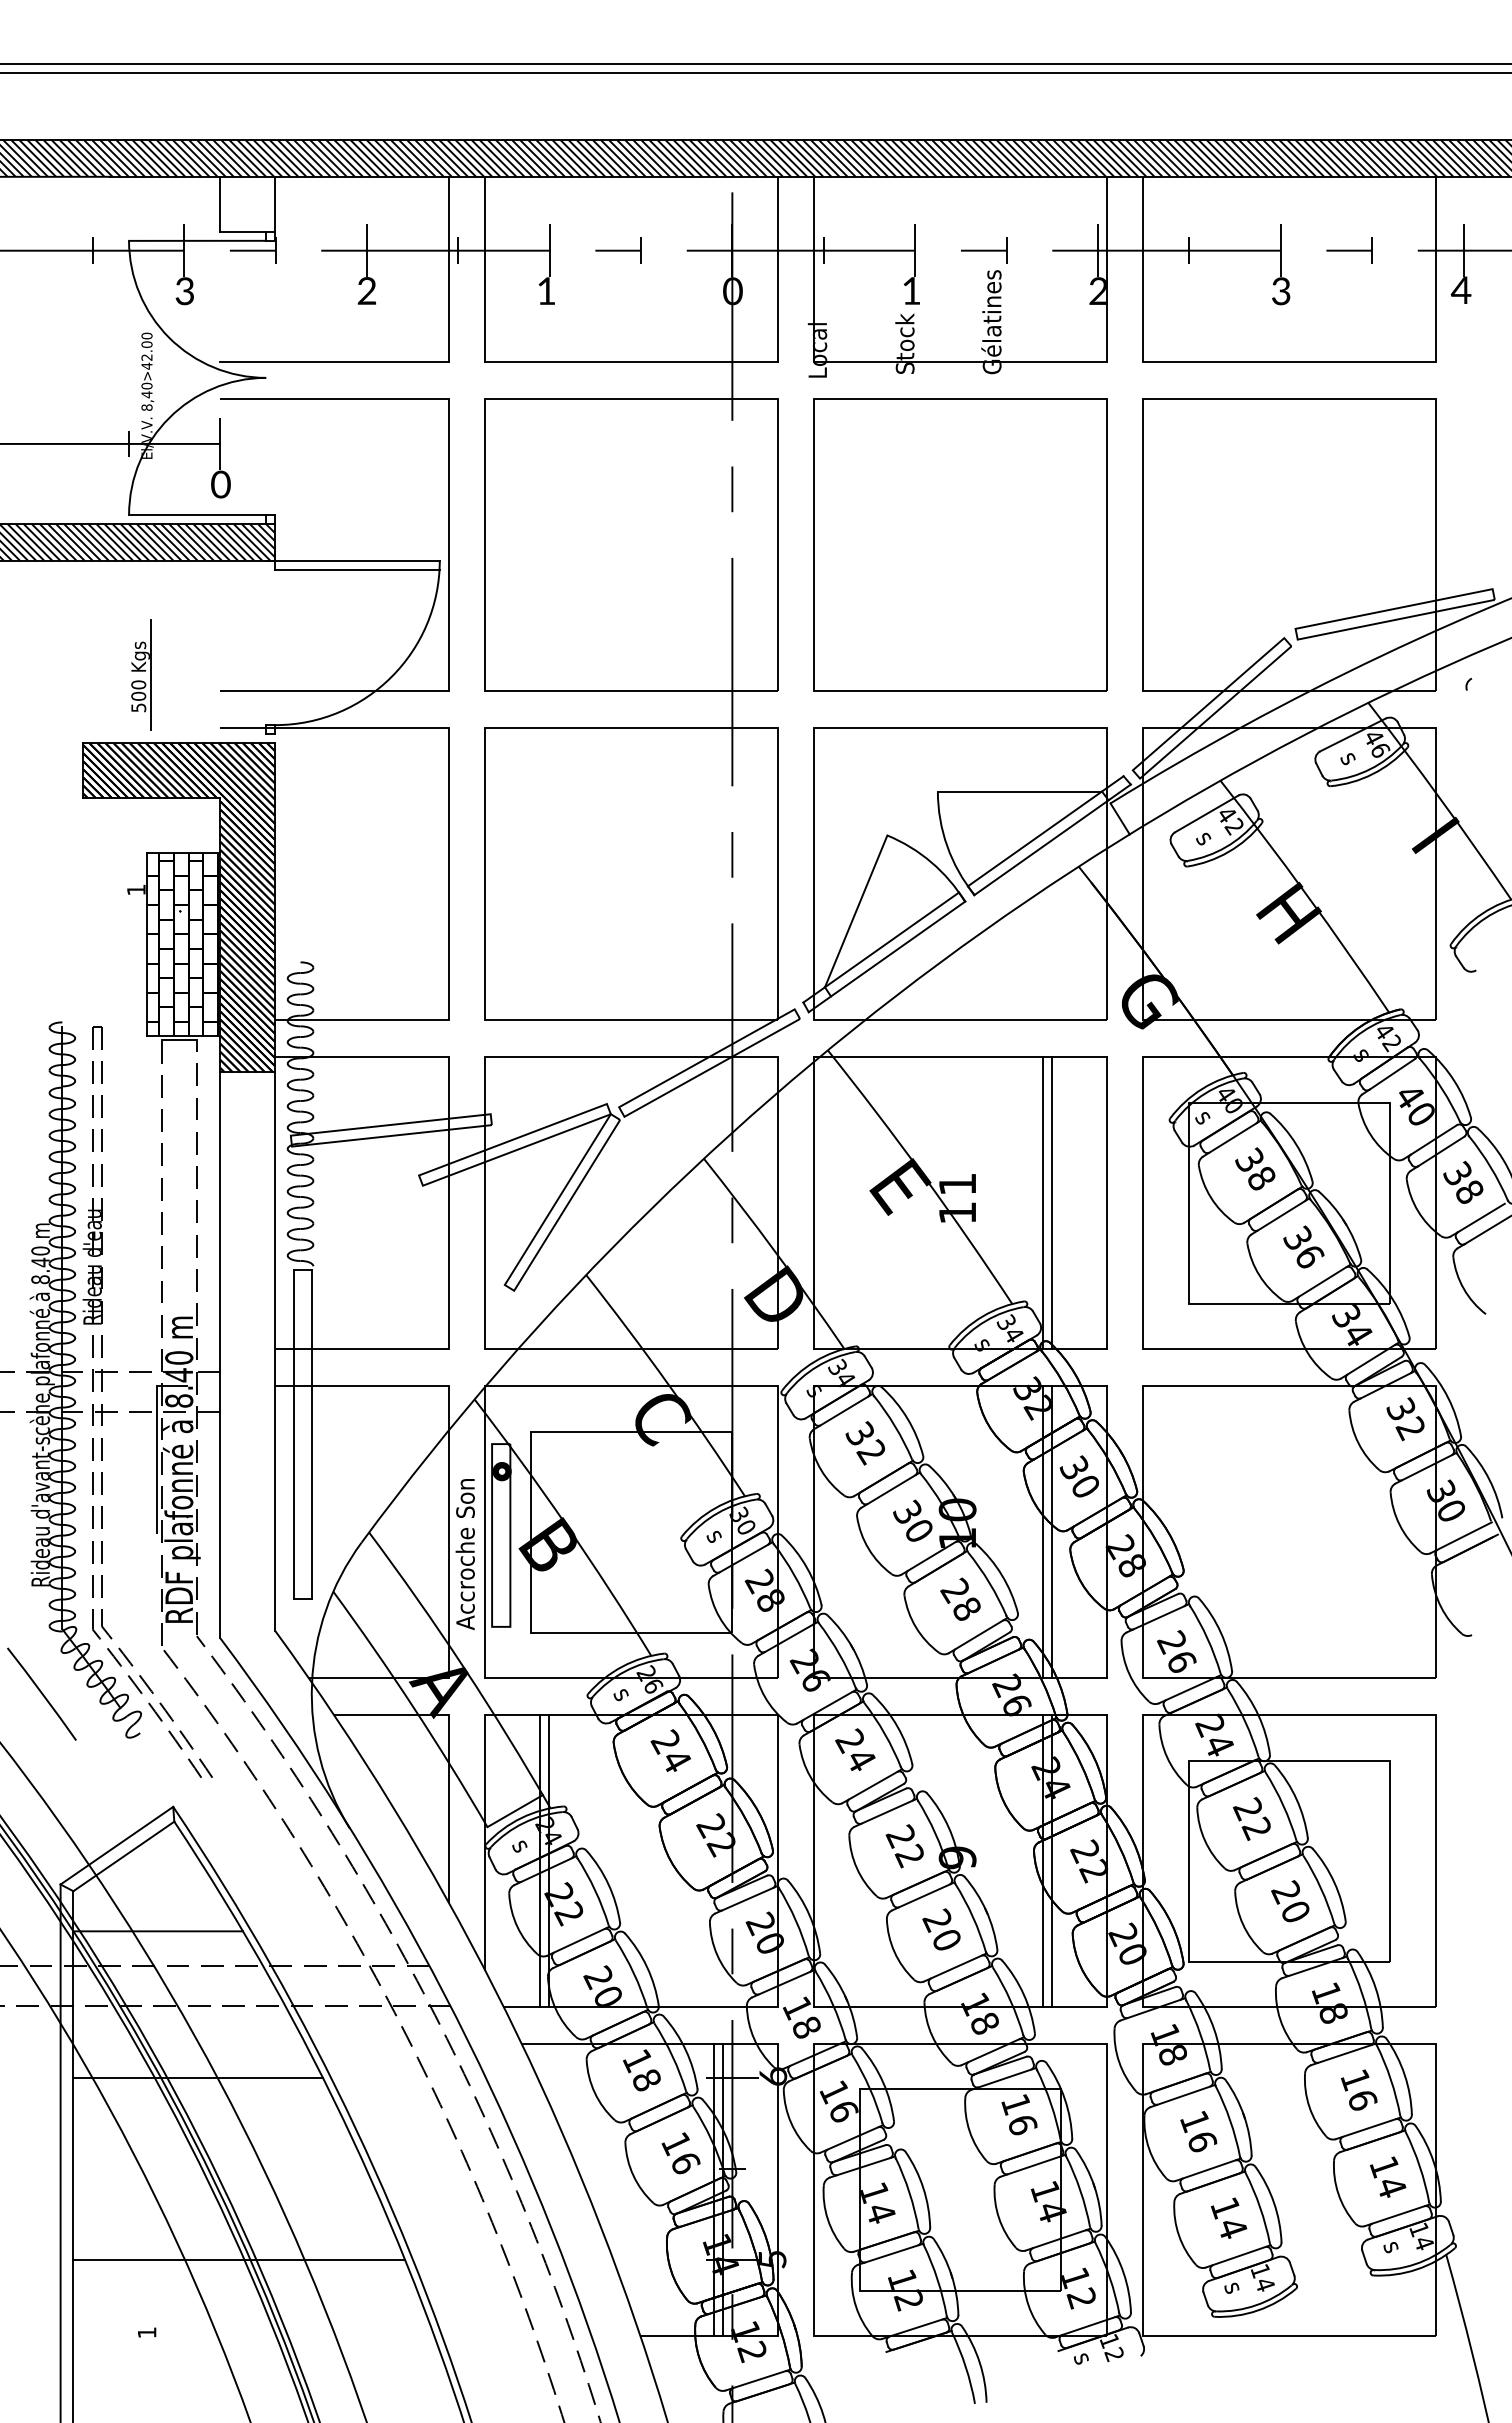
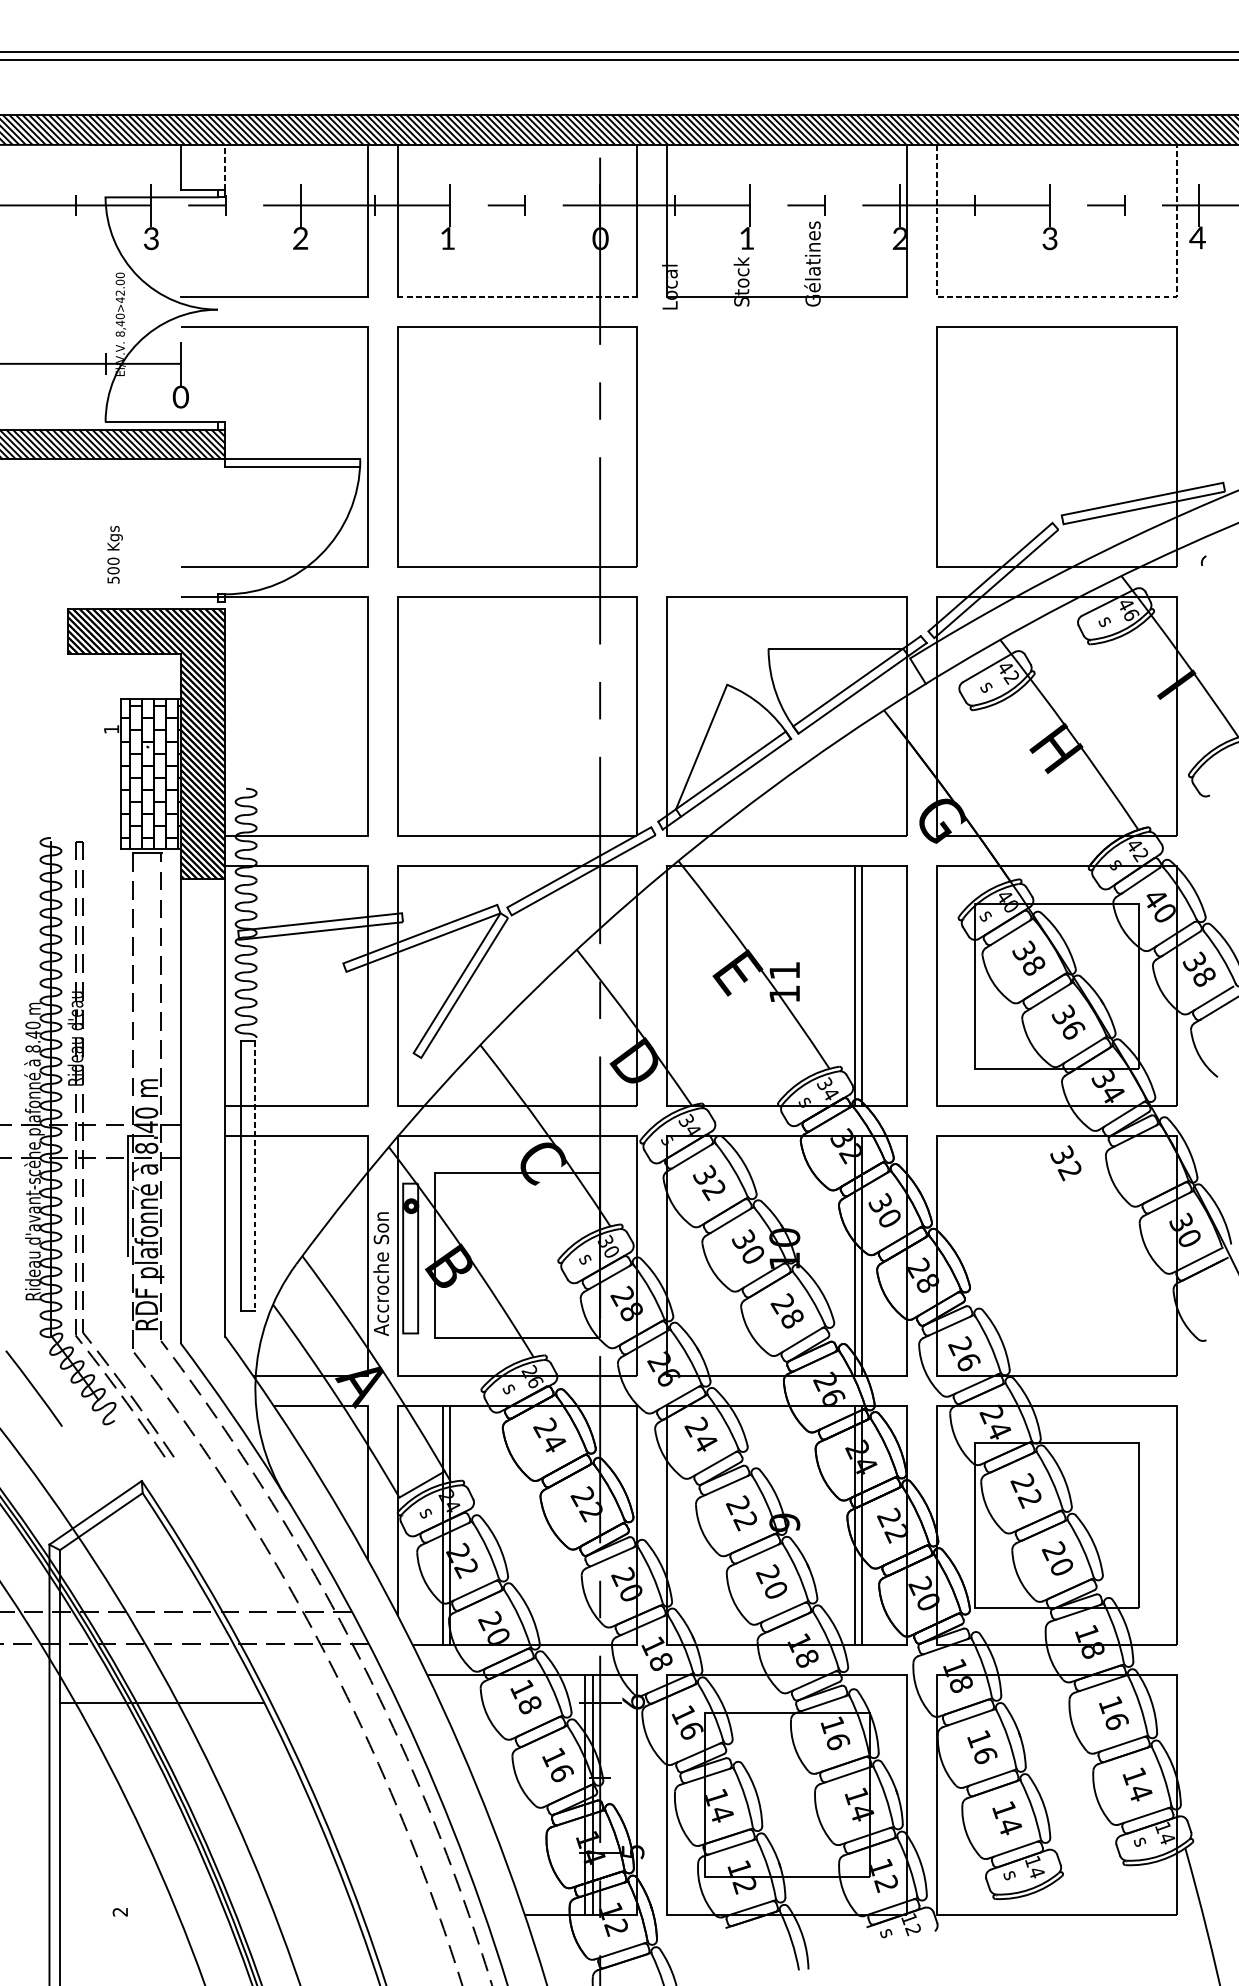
line: (275, 203) -> (225, 166), solid -> dashed
line: (632, 362) -> (518, 297), solid -> dashed
line: (1290, 362) -> (1057, 297), solid -> dashed
part: (960, 544) -> (787, 446), removed
line: (150, 675) -> (123, 553), removed
text: (1405, 1419) -> (1065, 1163), moved
line: (311, 1435) -> (255, 1176), solid -> dashed
line: (158, 1931) -> (129, 1583), removed
line: (239, 2260) -> (196, 1852), removed
text: (146, 2332) -> (119, 1911), 1 -> 2

